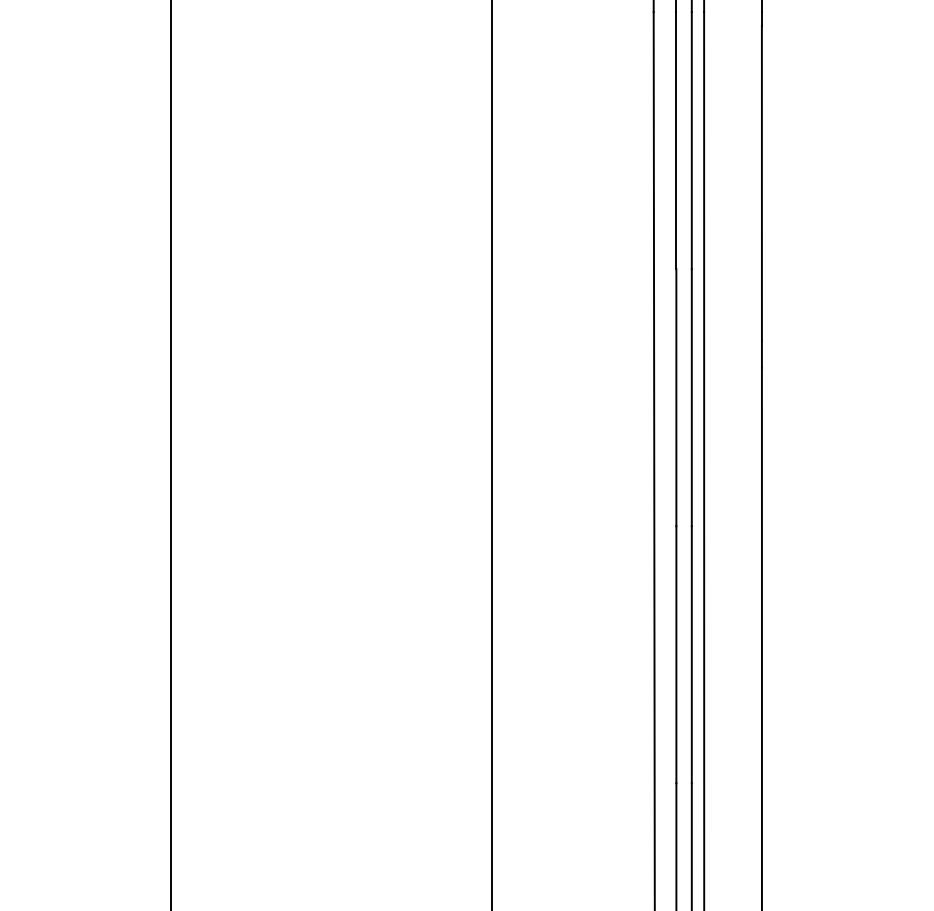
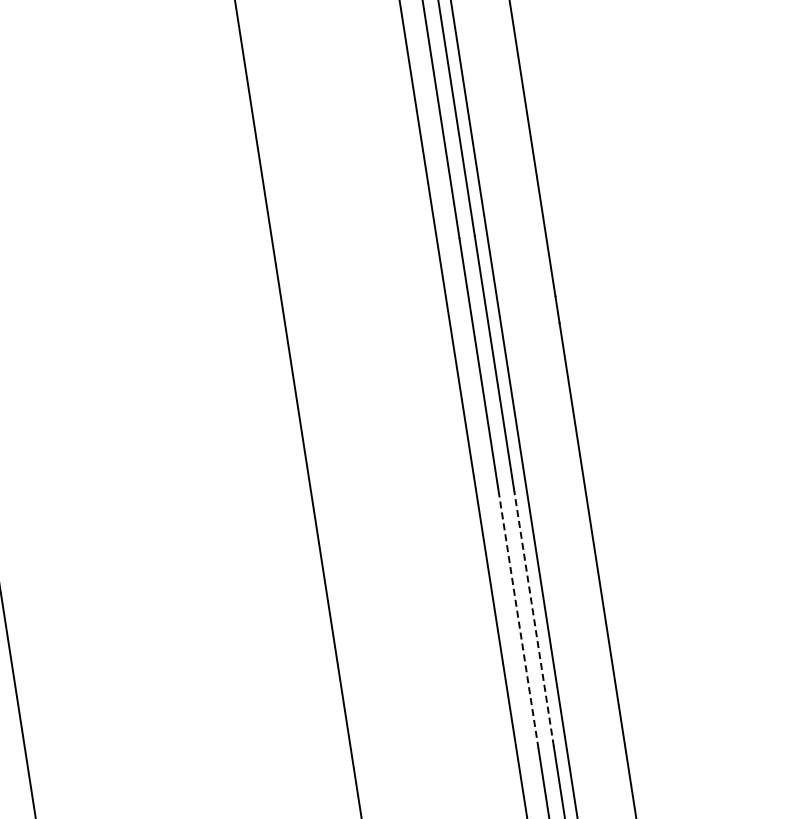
line: (676, 654) -> (518, 620), solid -> dashed
line: (691, 654) -> (533, 618), solid -> dashed

